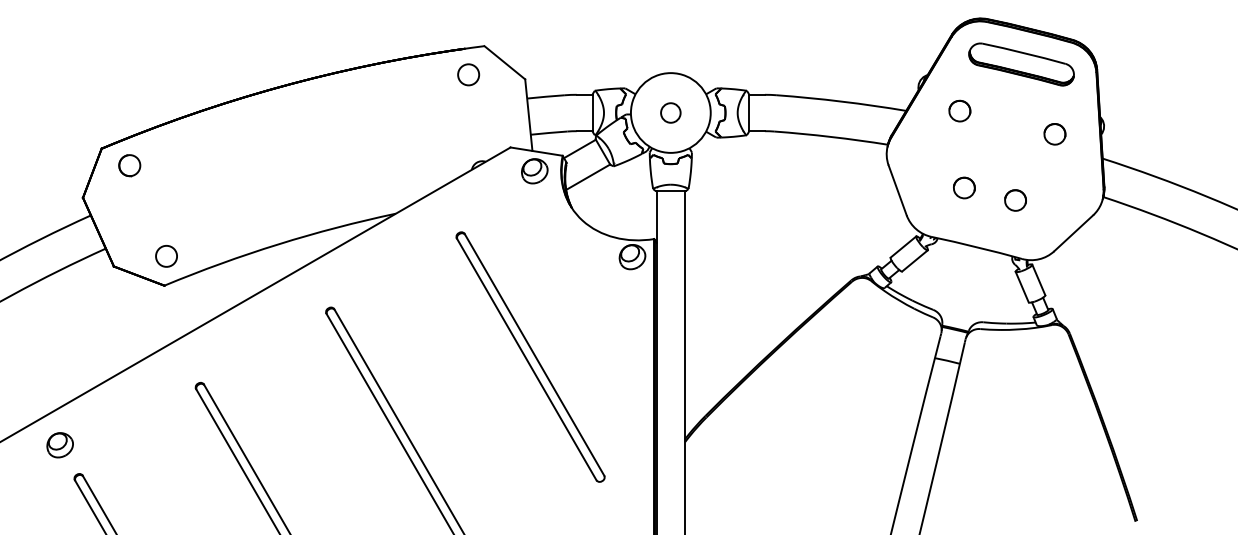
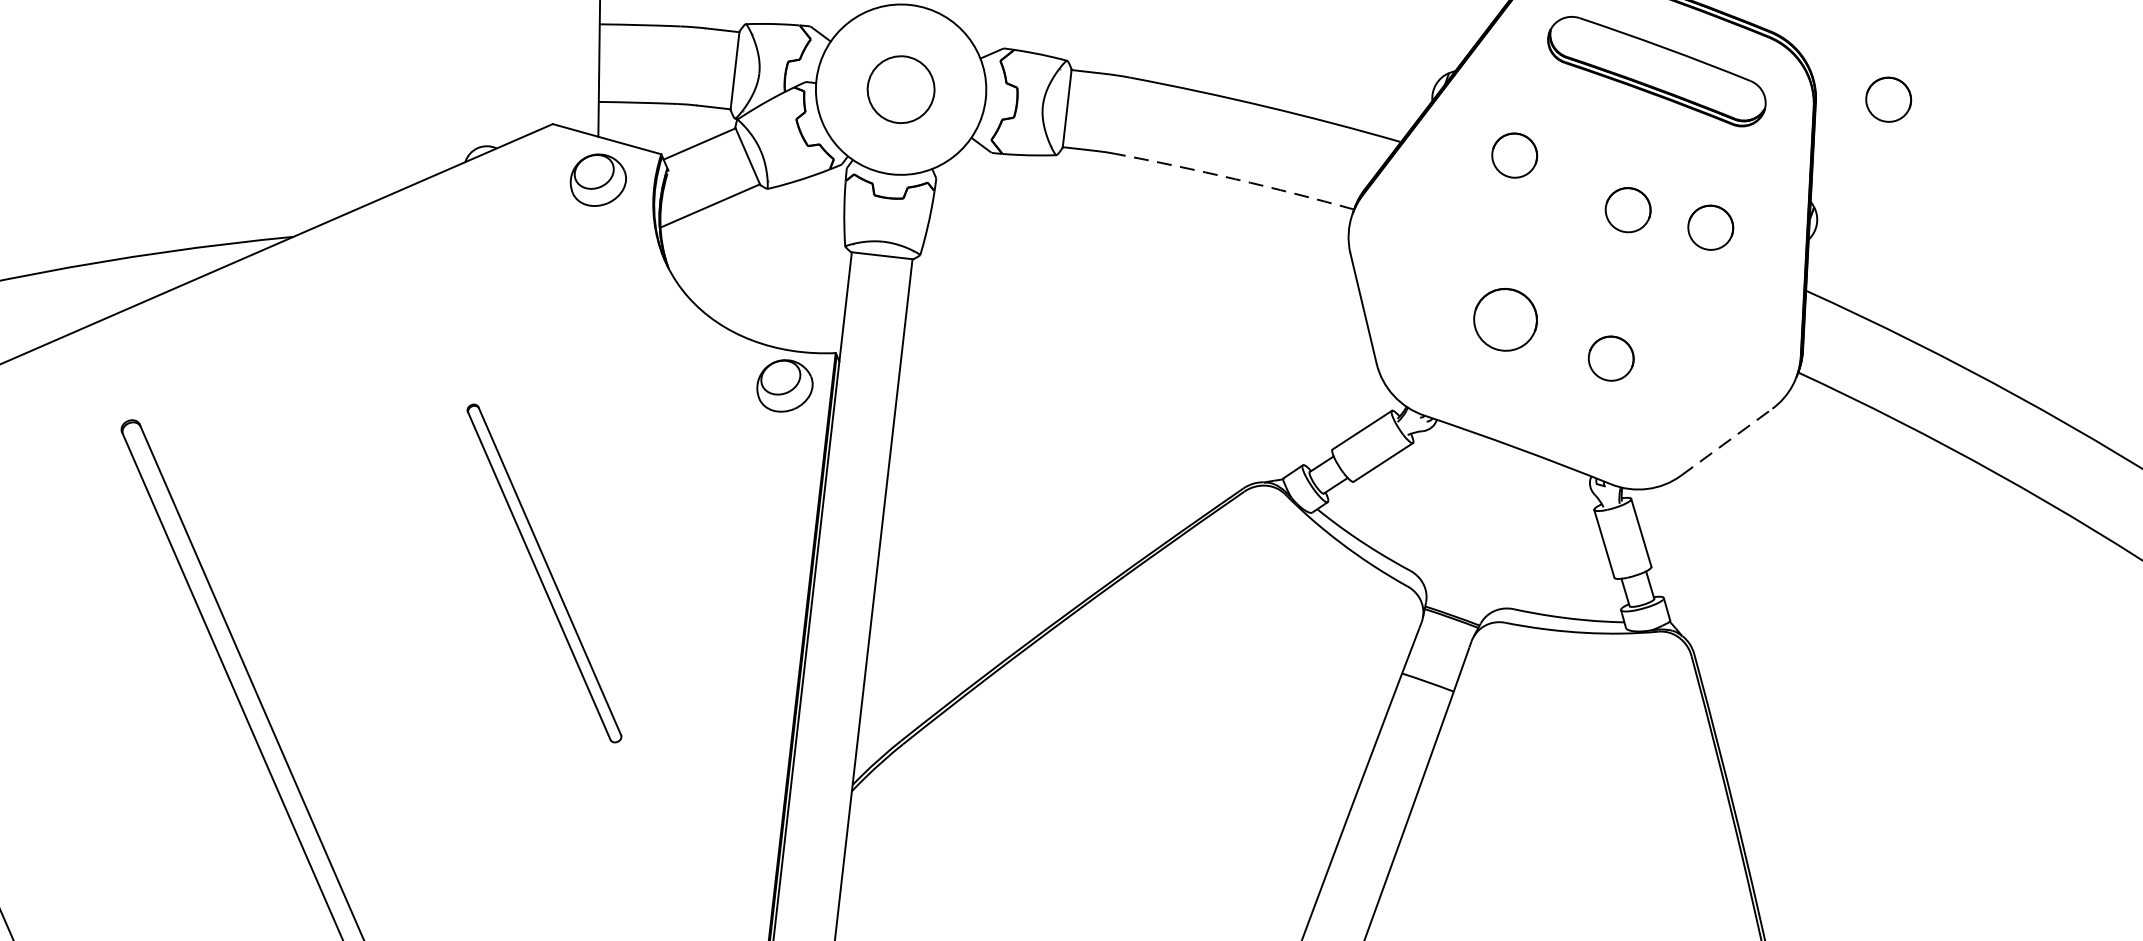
part: (1130, 65) -> (1887, 99), added
circle: (670, 112) -> (900, 88), size x1.6
part: (1015, 130) -> (1628, 210), added
arc: (831, 136) -> (1236, 178), solid -> dashed
part: (964, 187) -> (1506, 318), size x1.4
line: (1073, 233) -> (1726, 442), solid -> dashed
part: (530, 356) -> (544, 572), size x0.6

